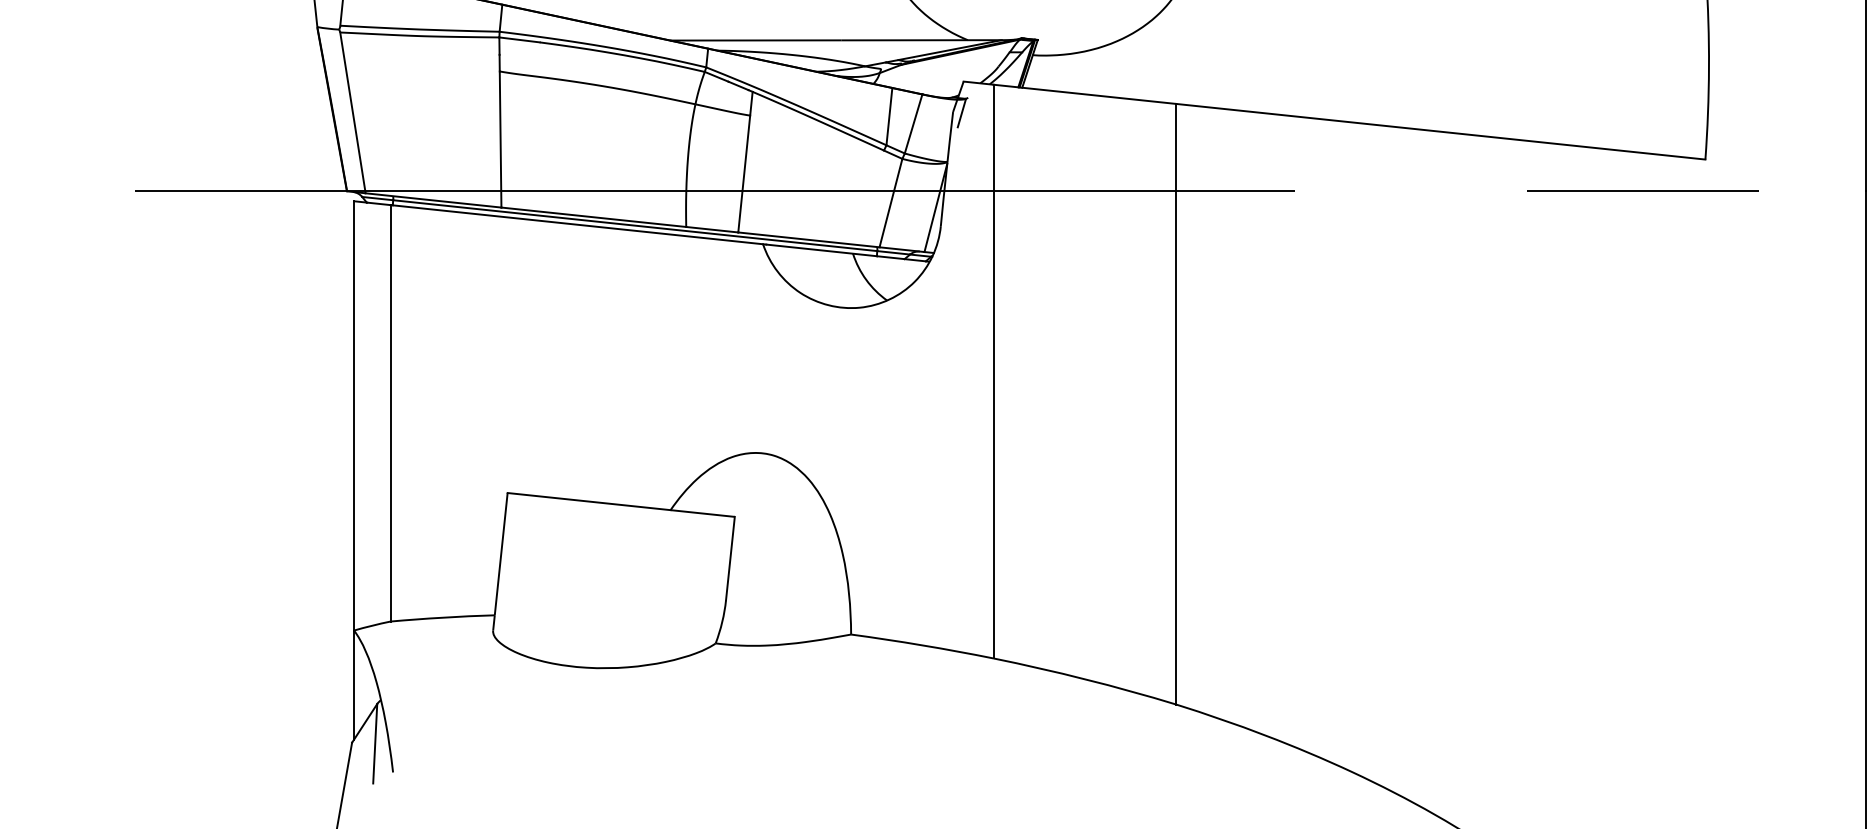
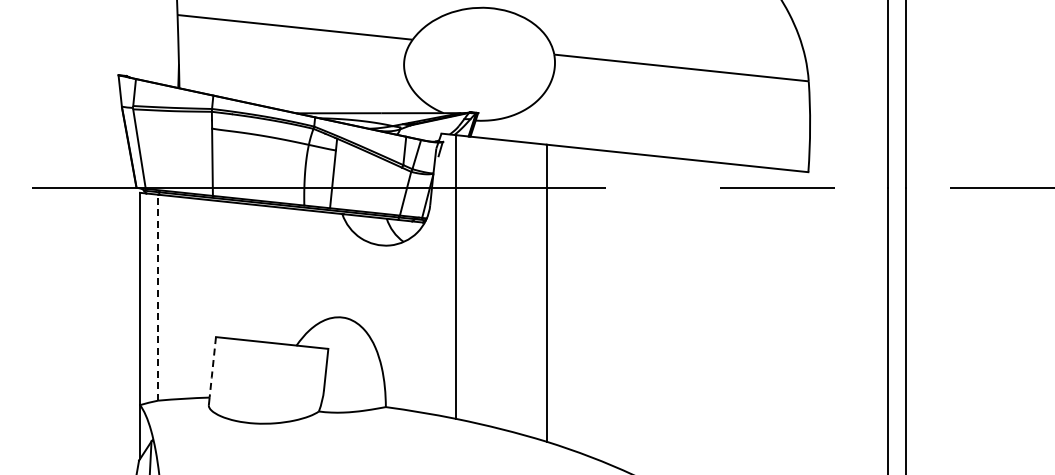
line: (391, 412) -> (158, 297), solid -> dashed
line: (500, 554) -> (212, 367), solid -> dashed

